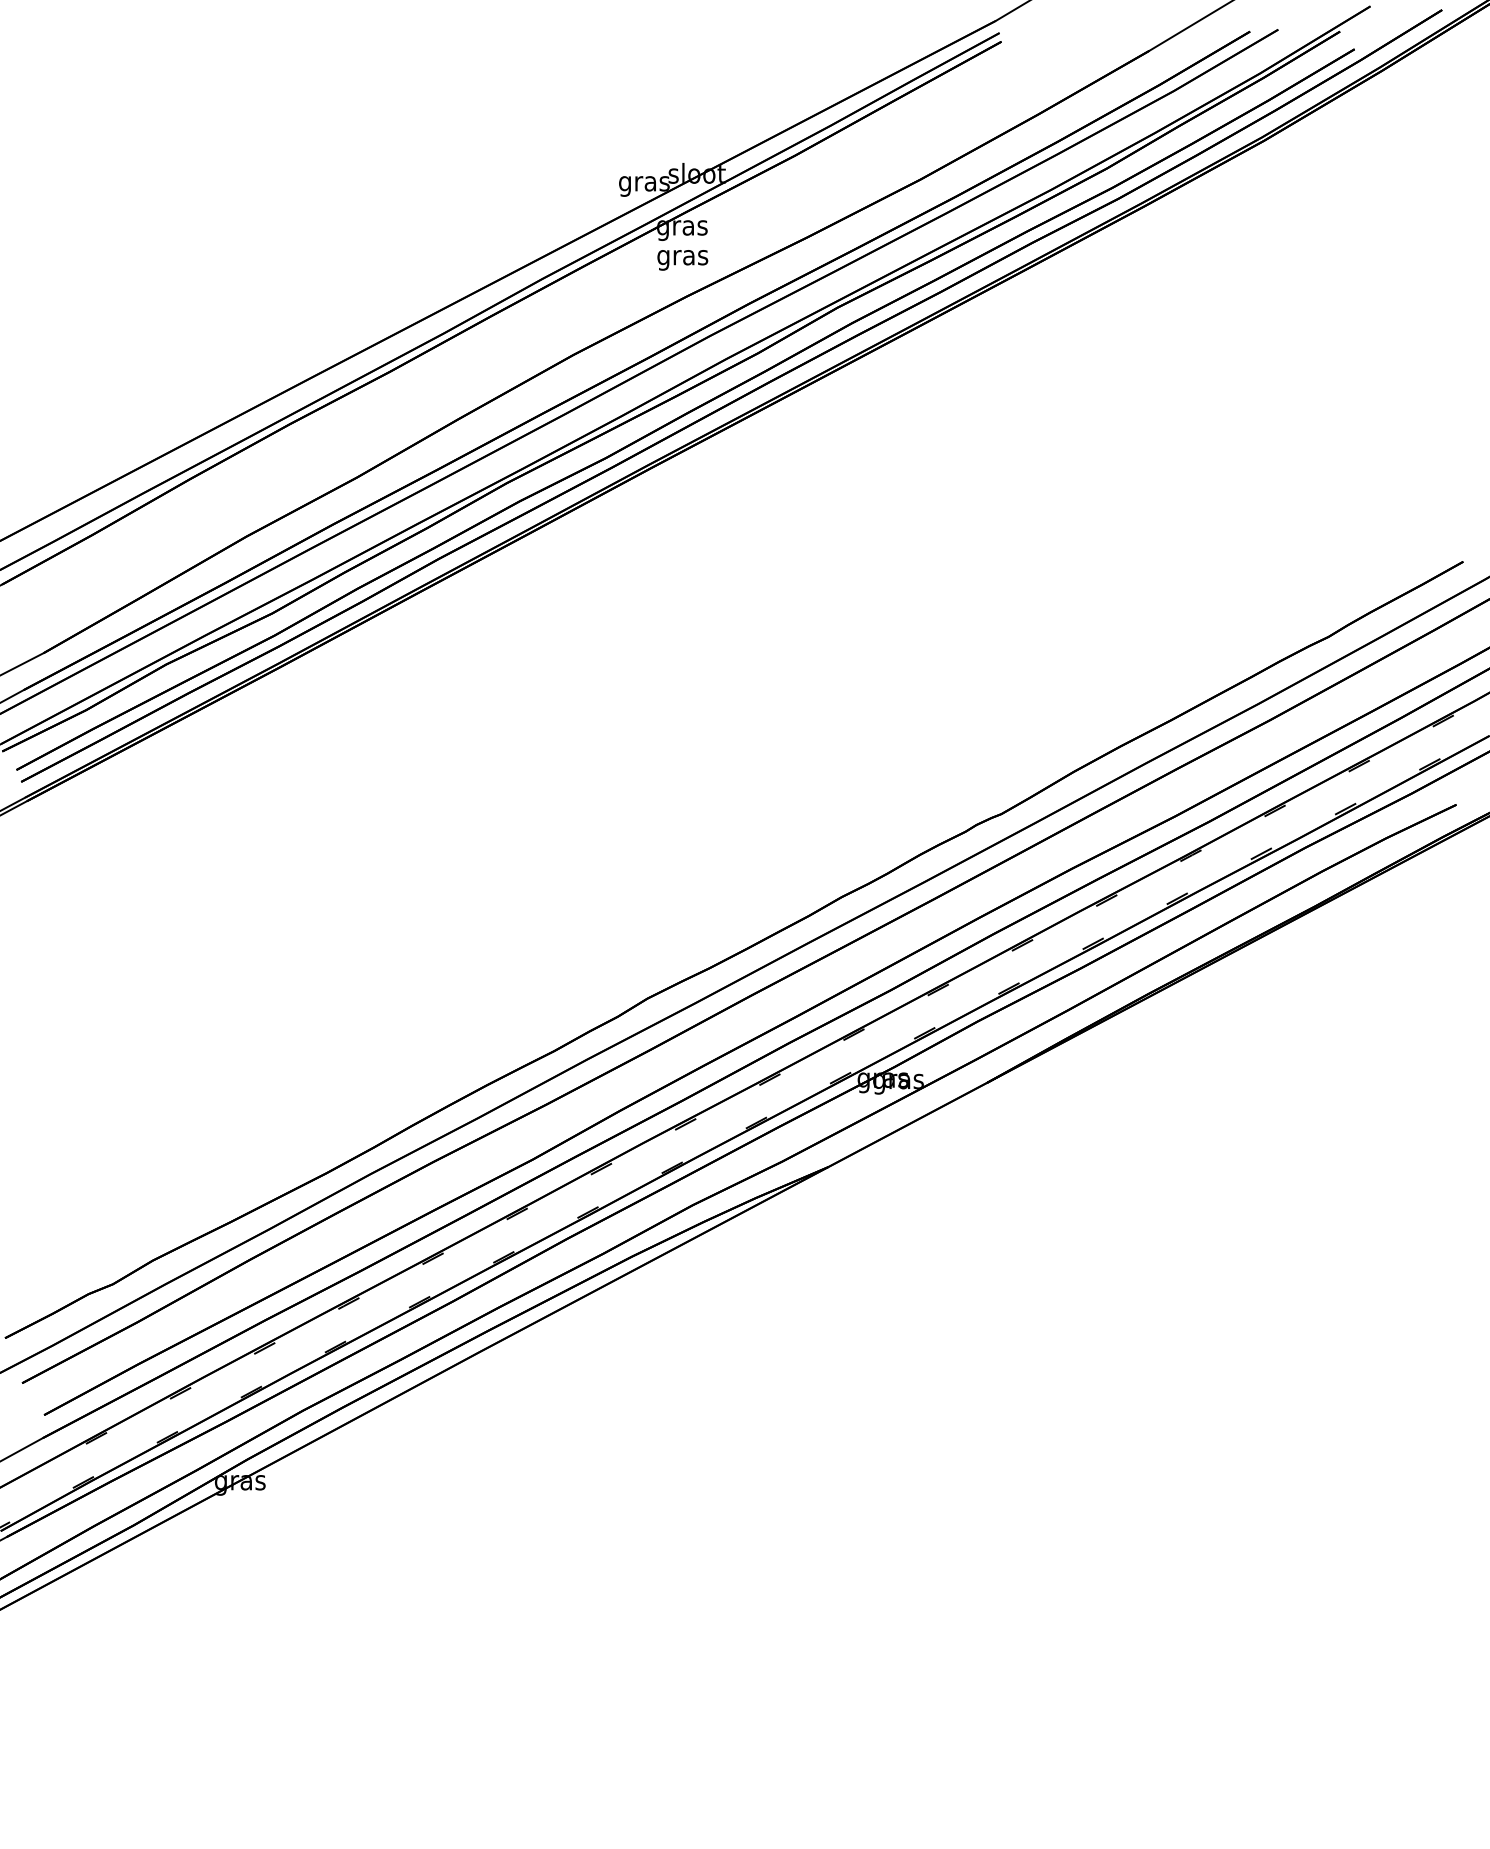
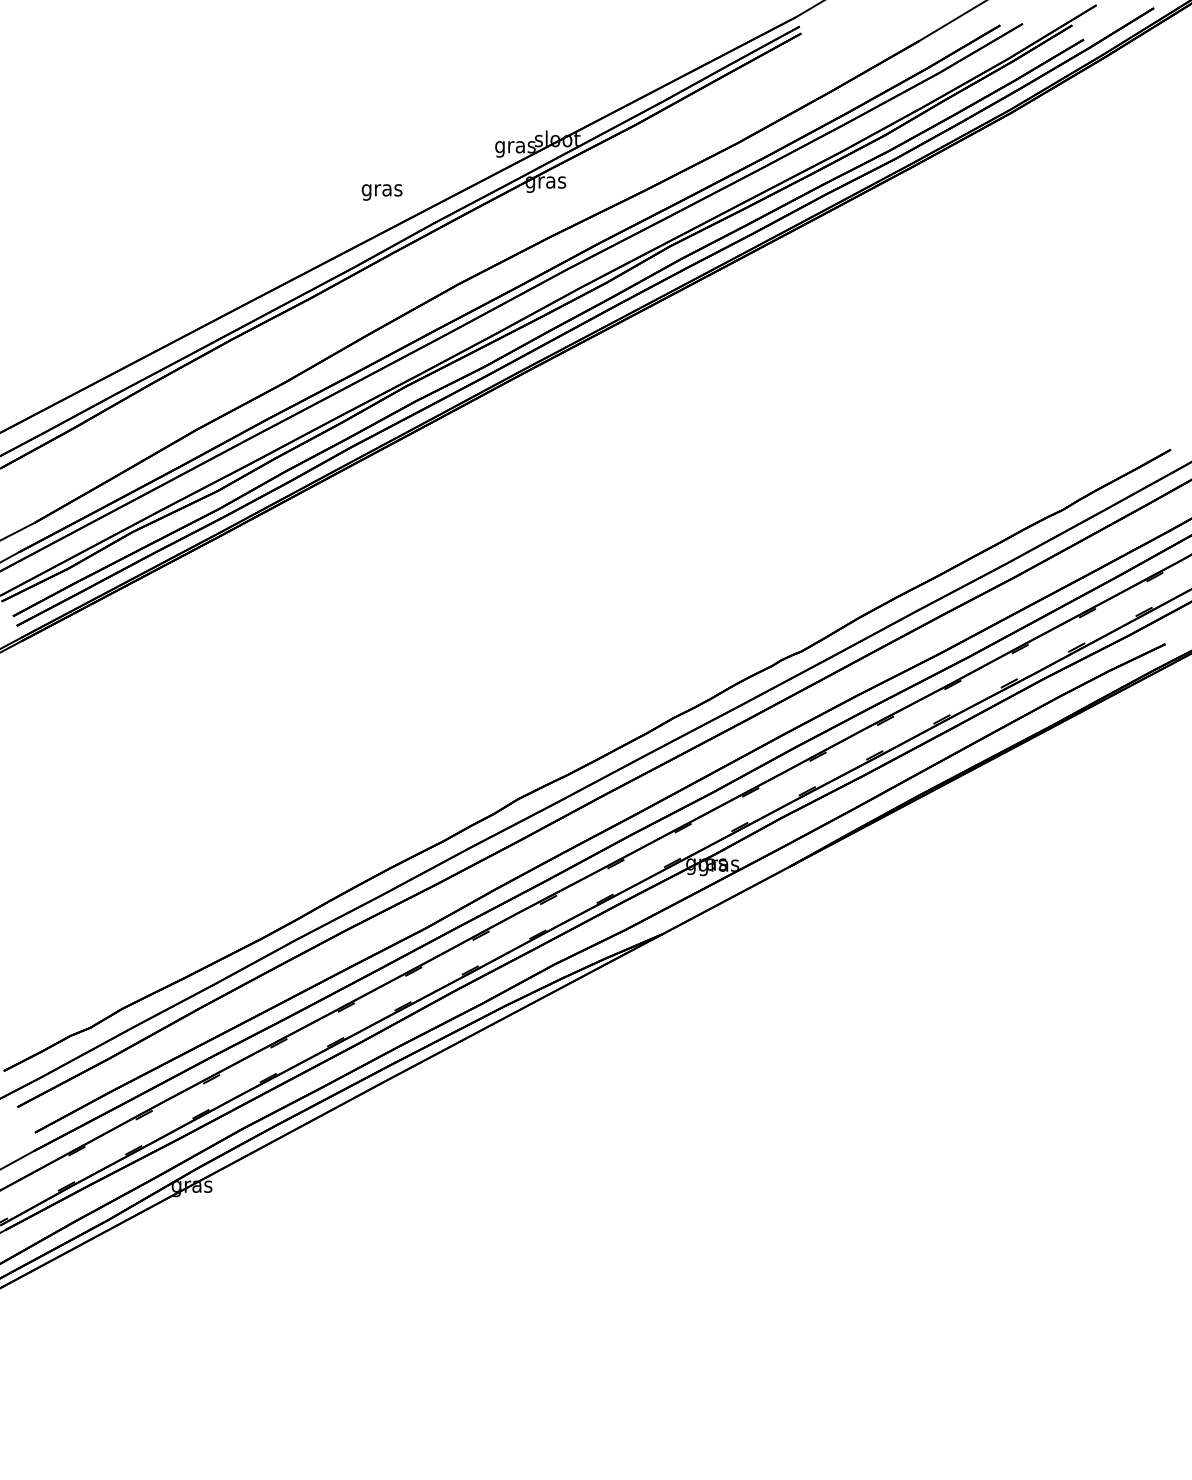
text: (682, 260) -> (381, 192), moved

